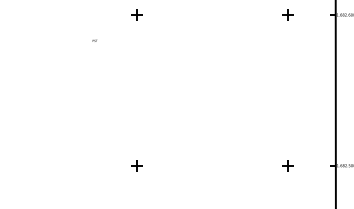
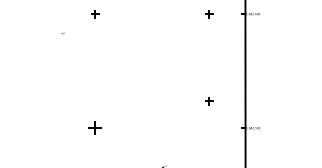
part: (137, 166) -> (95, 128), size x1.6
part: (288, 166) -> (209, 101), moved

